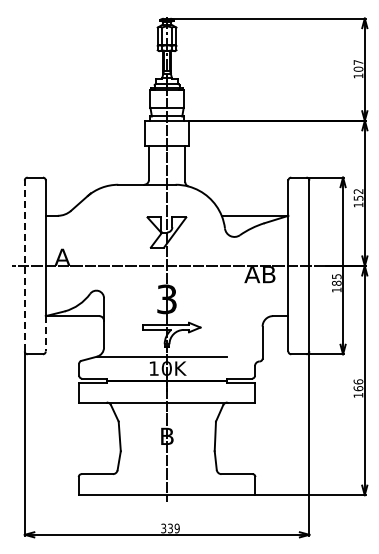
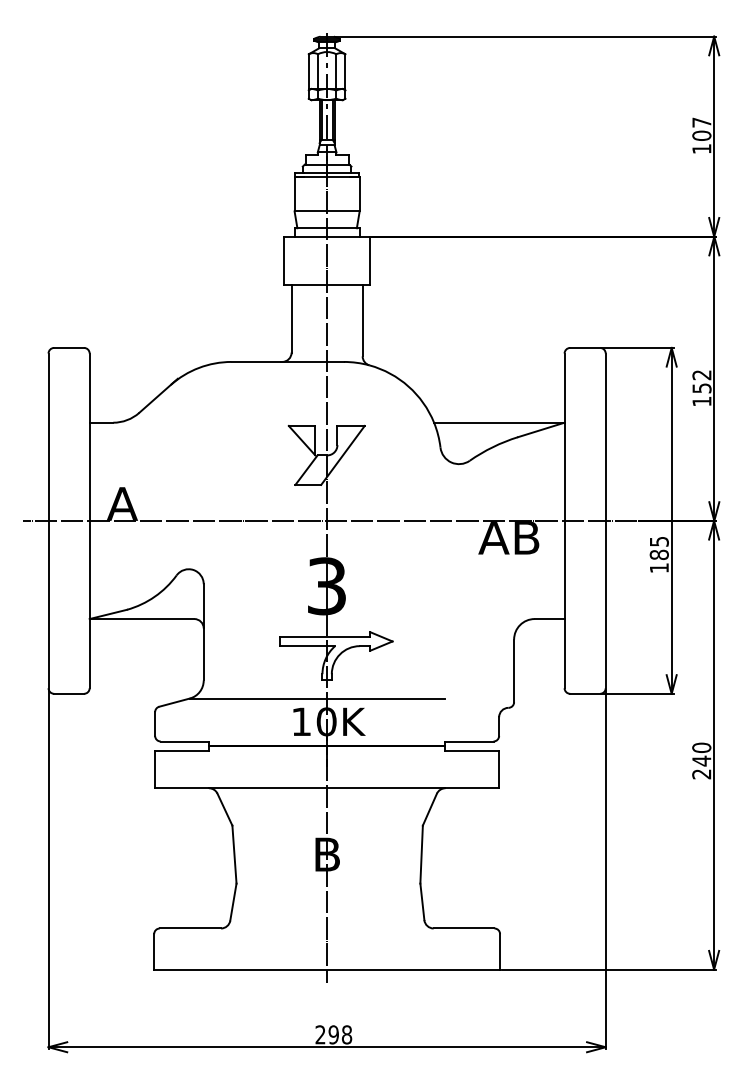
line: (24, 265) -> (47, 519), dashed -> solid
line: (45, 333) -> (89, 653), dashed -> solid
text: (358, 388) -> (701, 760), 166 -> 240
text: (170, 528) -> (333, 1034), 339 -> 298

